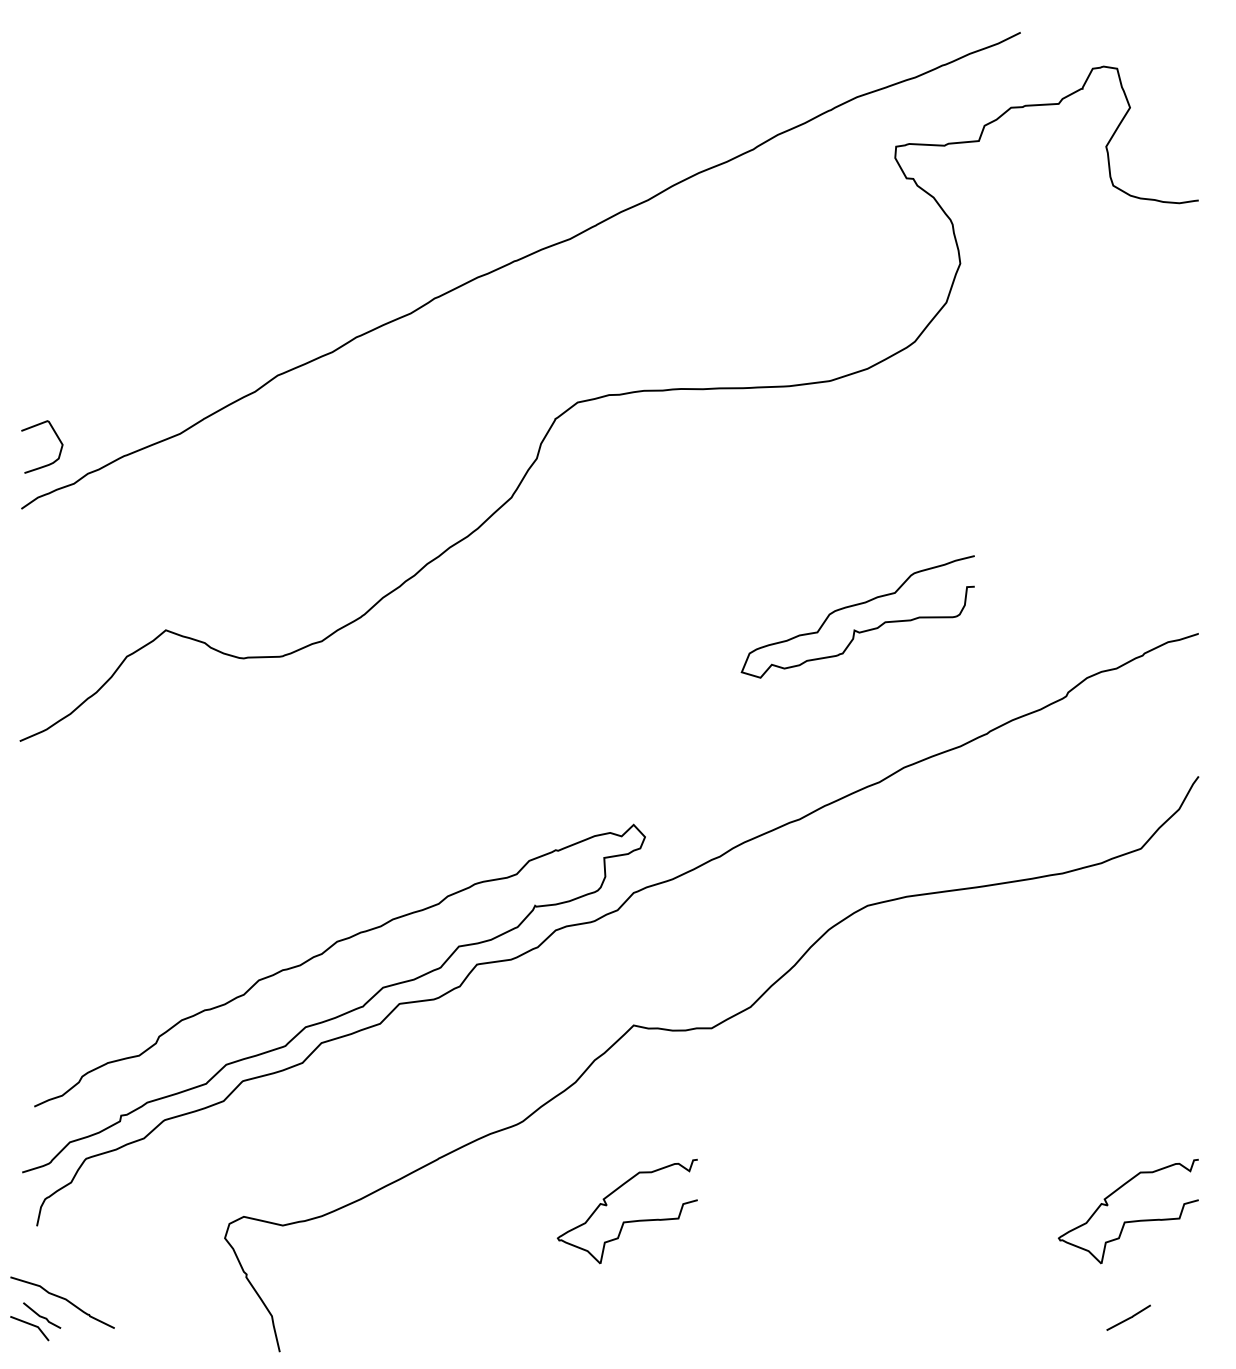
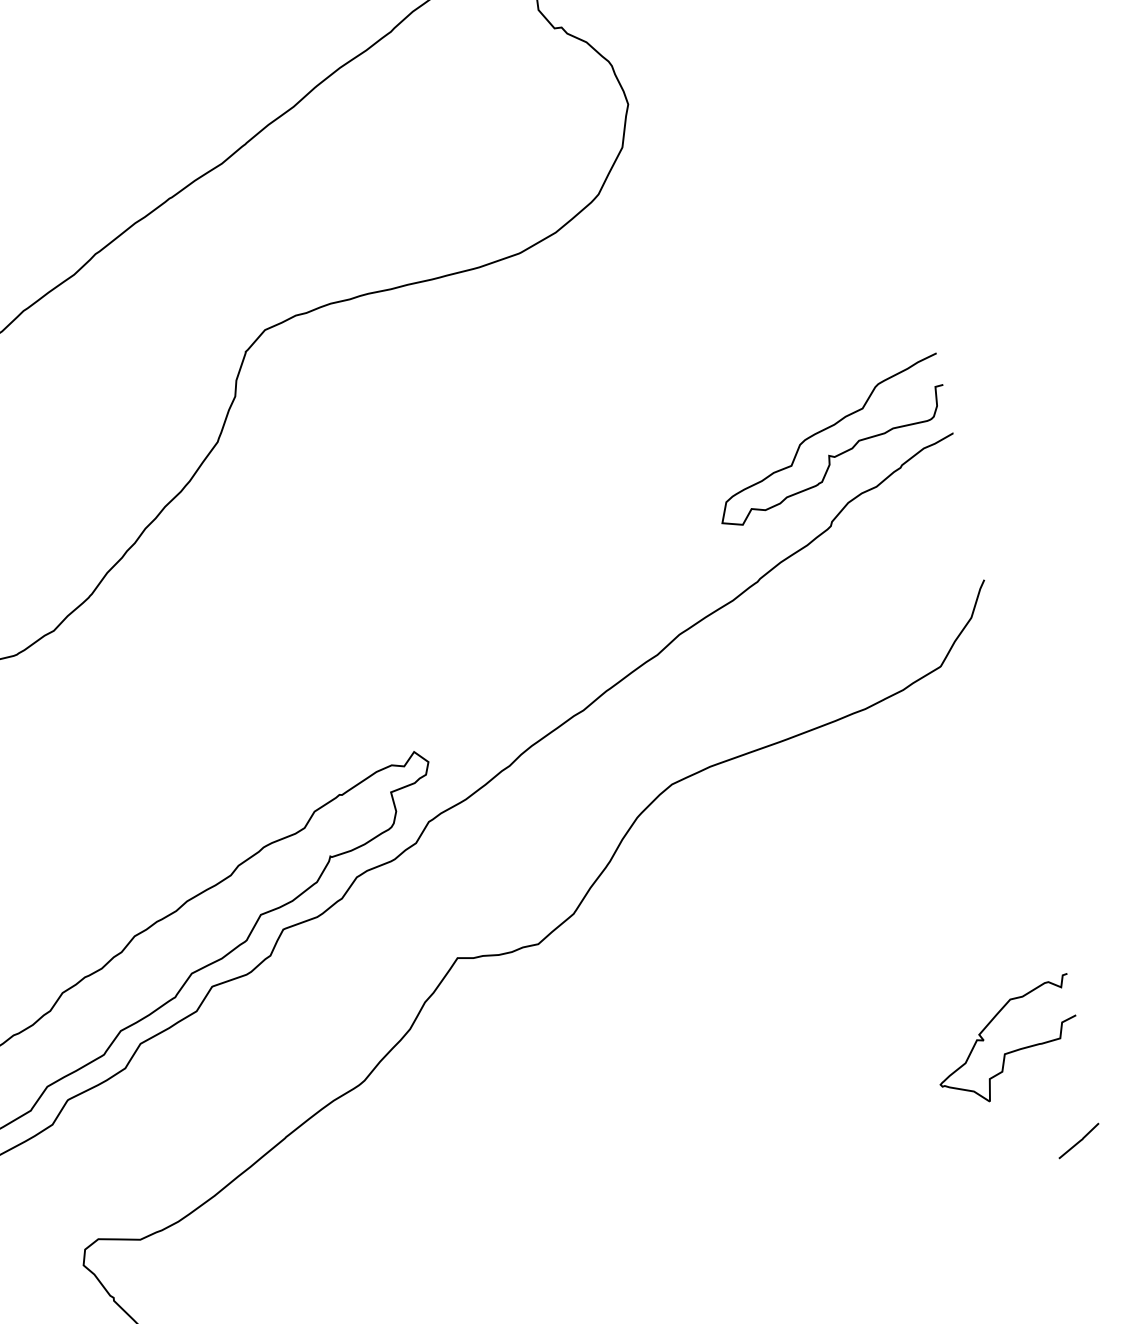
curve: (854, 606) -> (823, 431), moved
part: (629, 1220) -> (495, 1159), removed
line: (1128, 1317) -> (1078, 1140), moved

